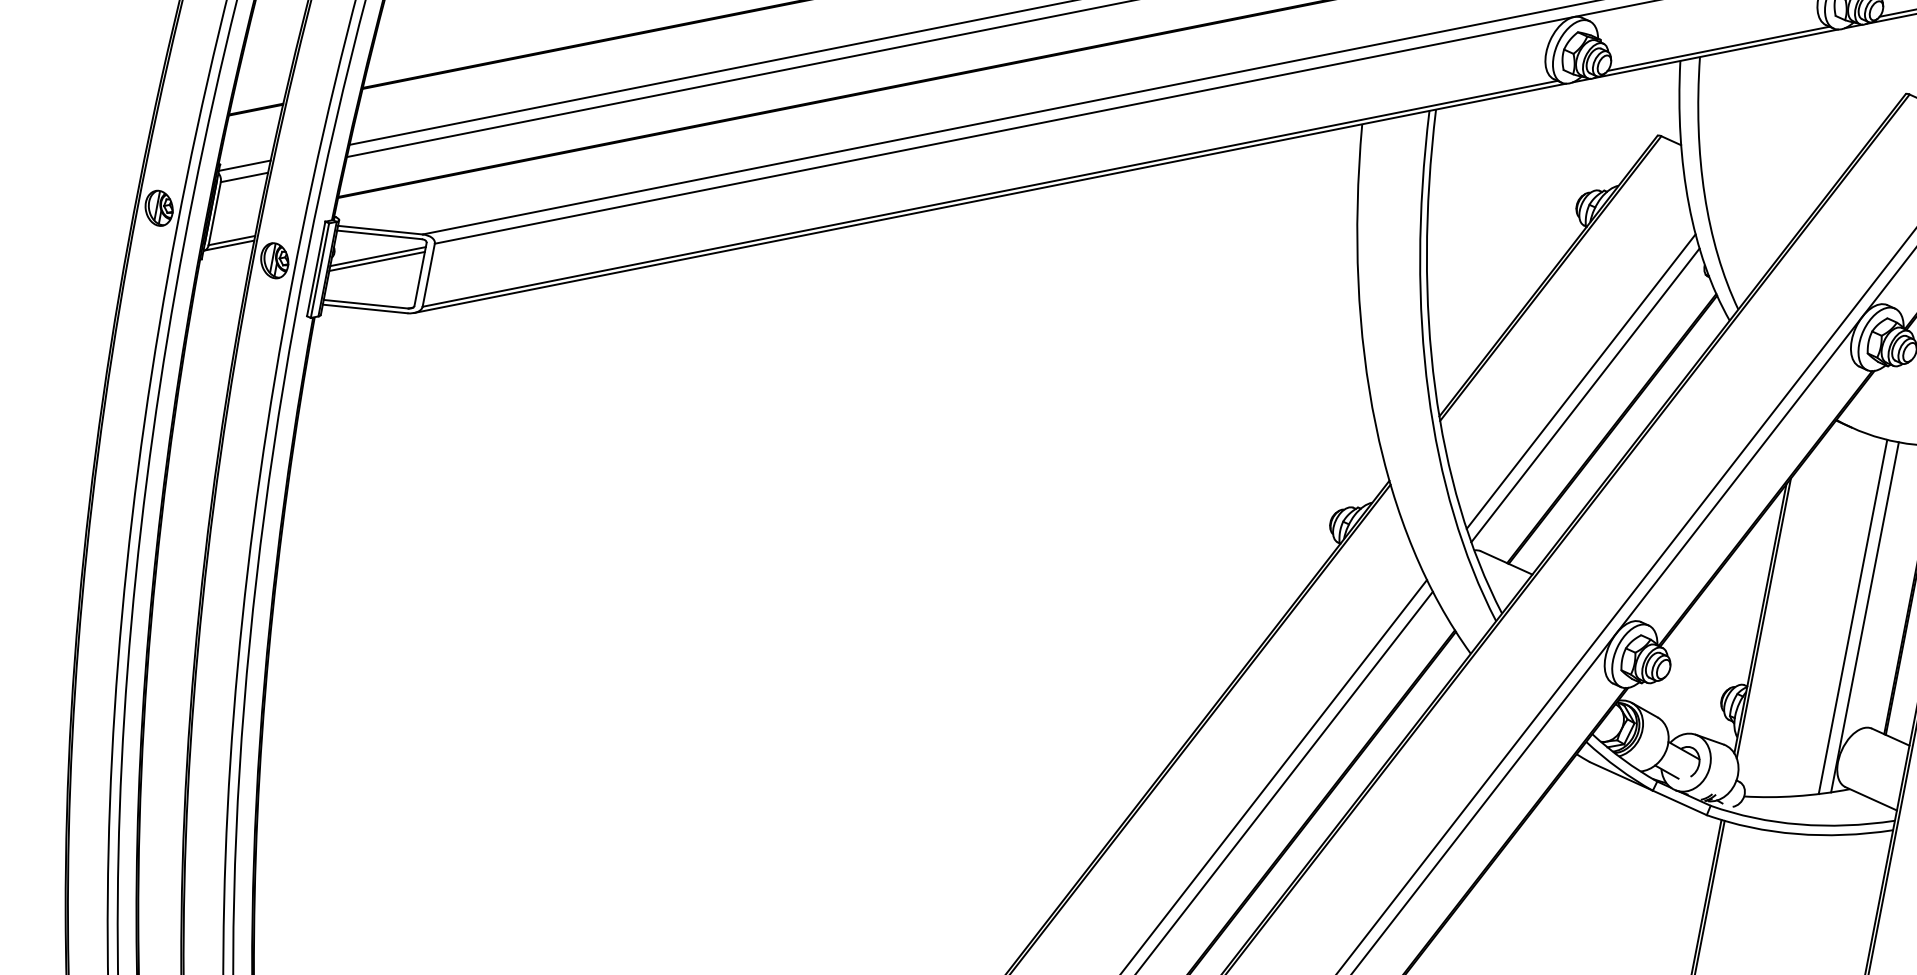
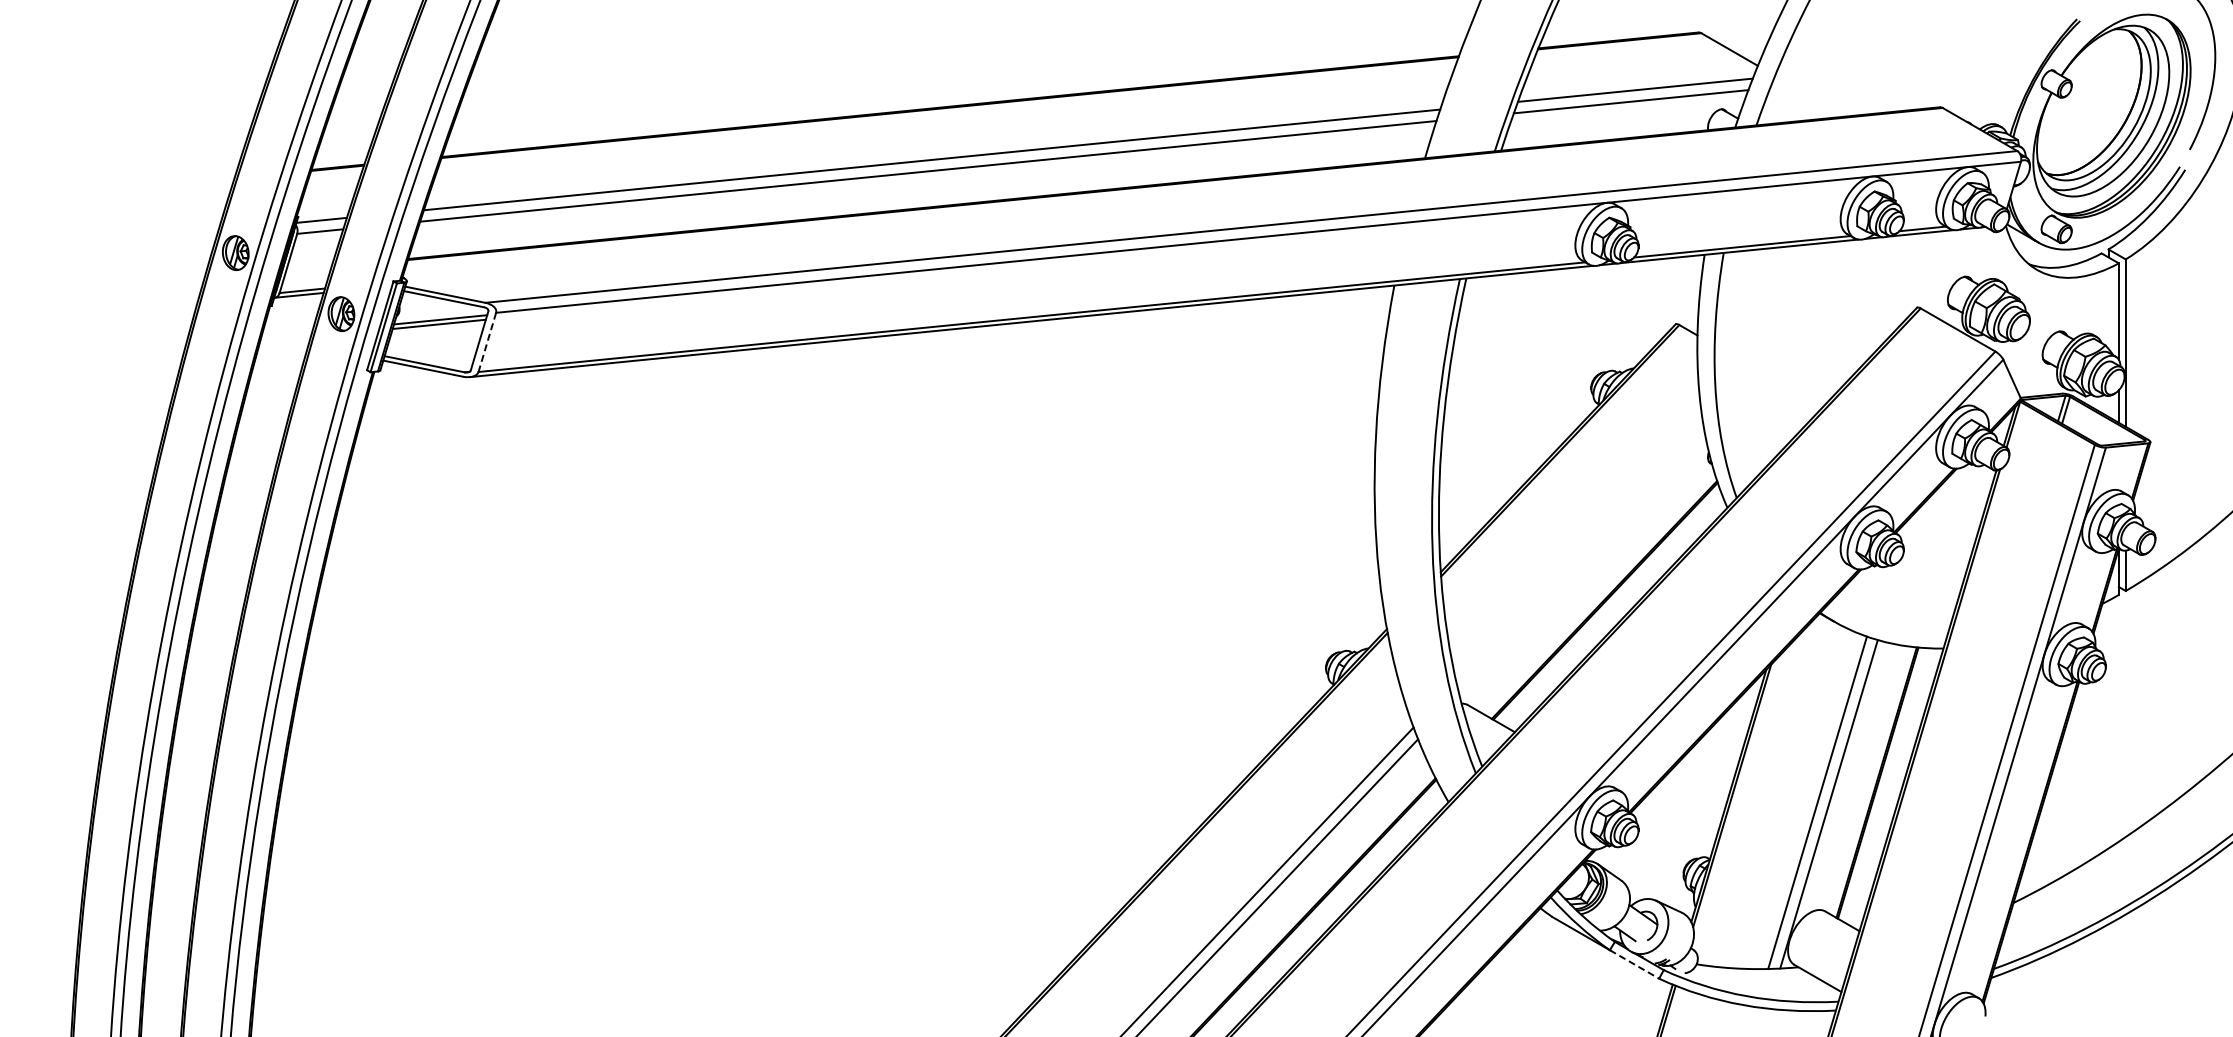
line: (428, 275) -> (487, 342), solid -> dashed
line: (1581, 381) -> (1579, 552), removed
line: (1585, 395) -> (1582, 565), removed
line: (1679, 802) -> (1634, 964), solid -> dashed

